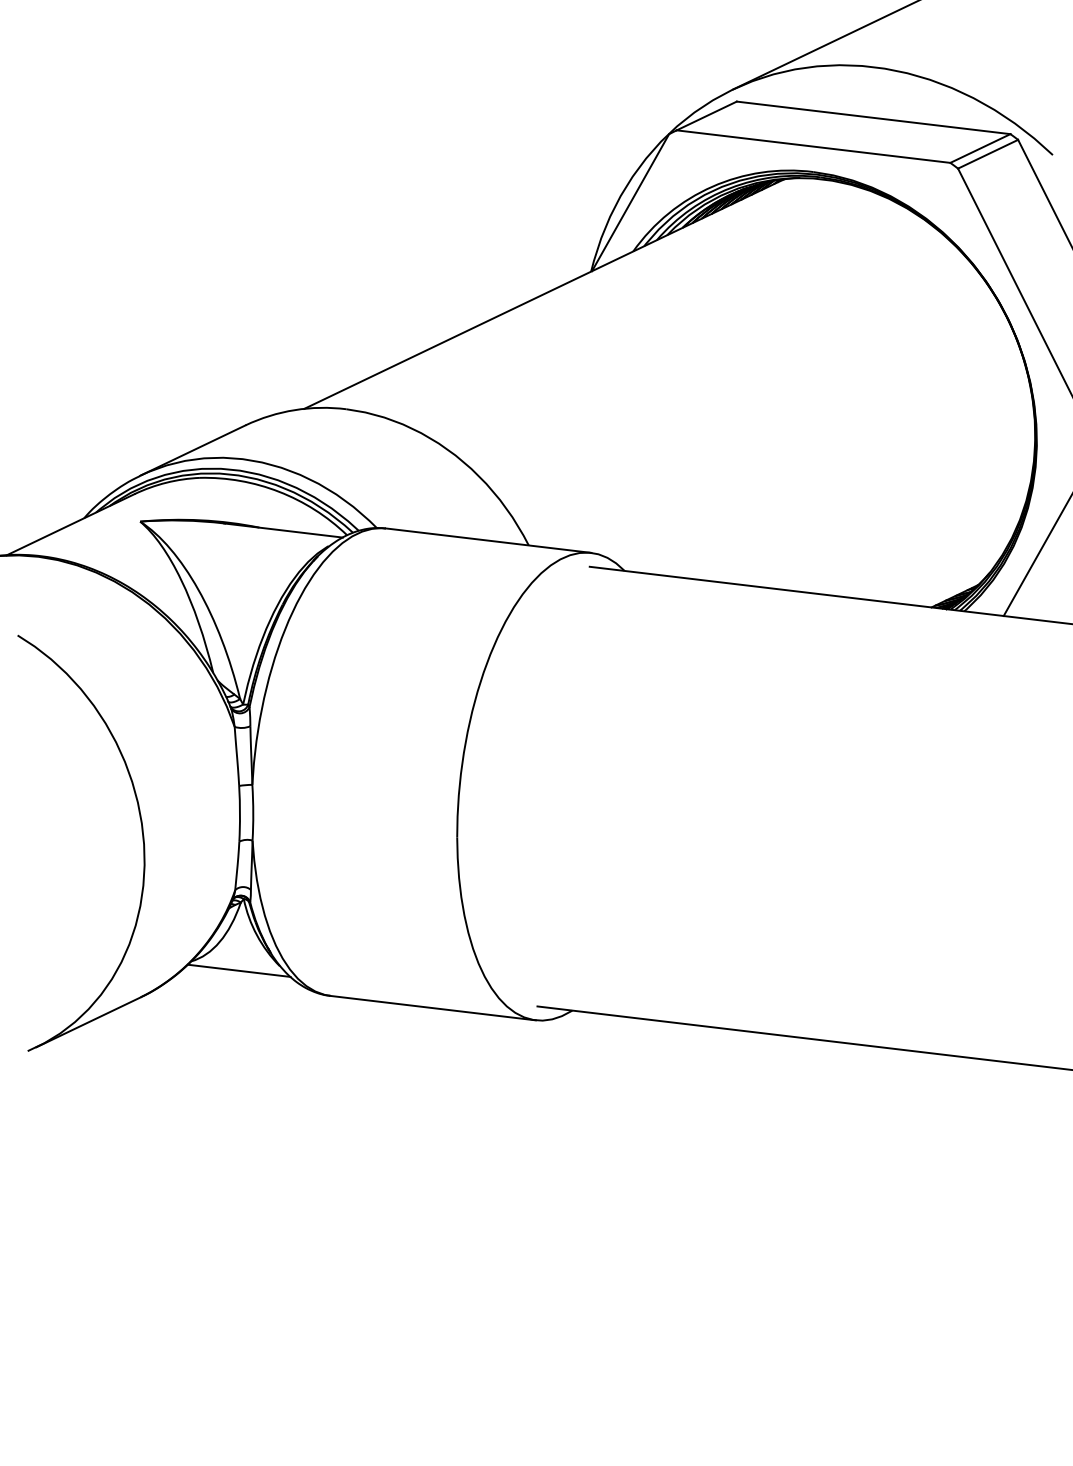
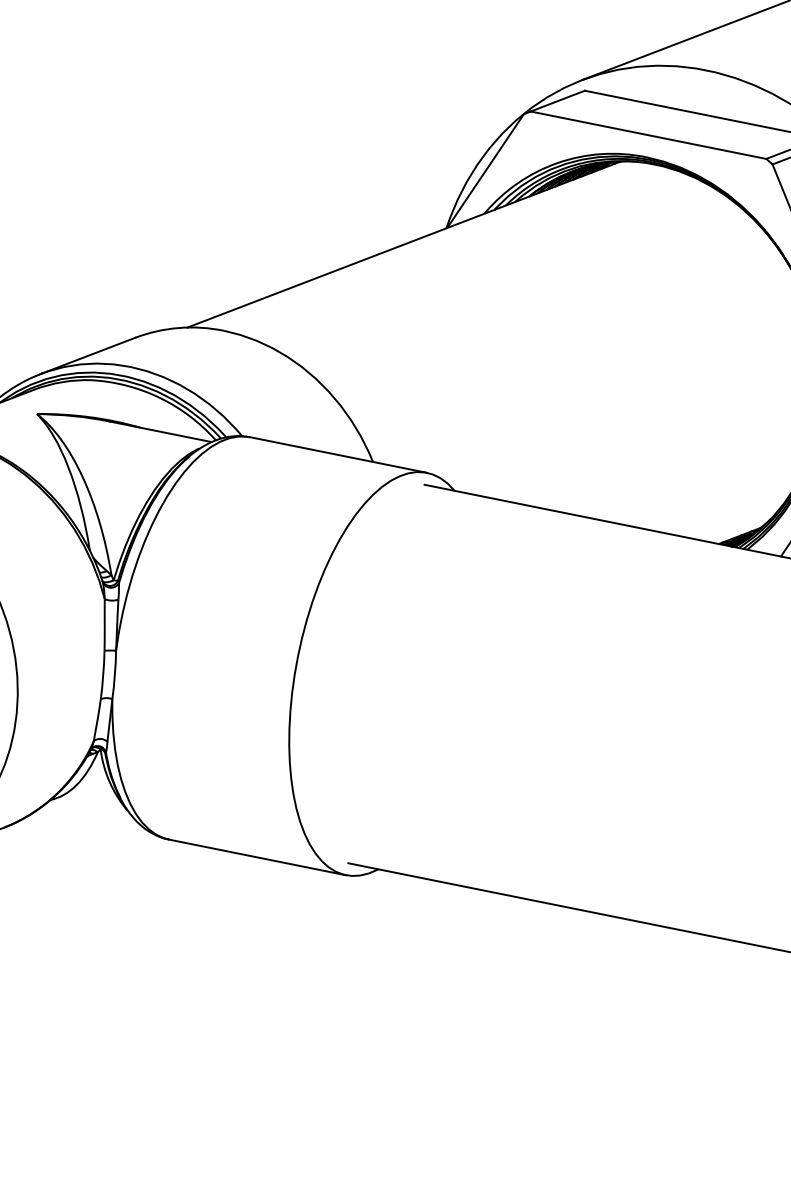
line: (238, 970) -> (91, 811), removed

